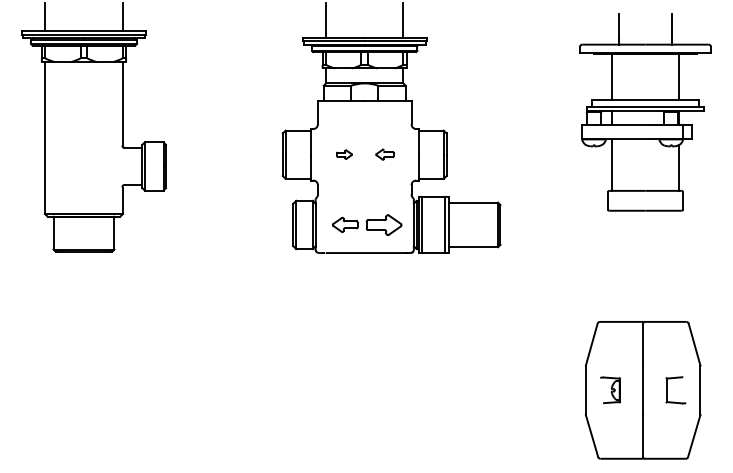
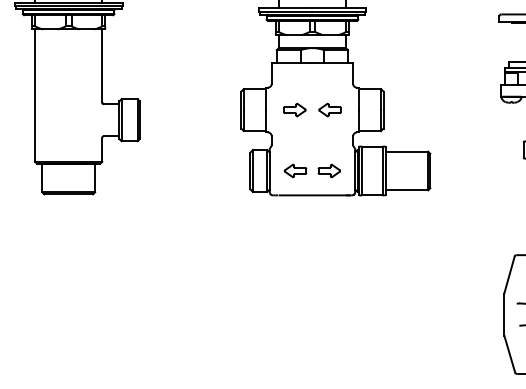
part: (344, 154) -> (294, 109), size x1.67
part: (384, 154) -> (329, 109), size x1.43
part: (384, 224) -> (329, 170), size x0.71

